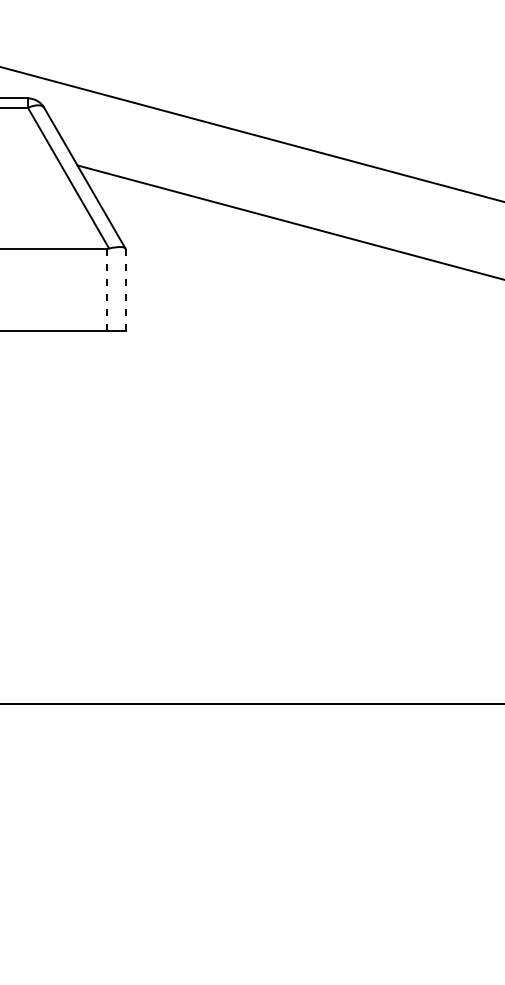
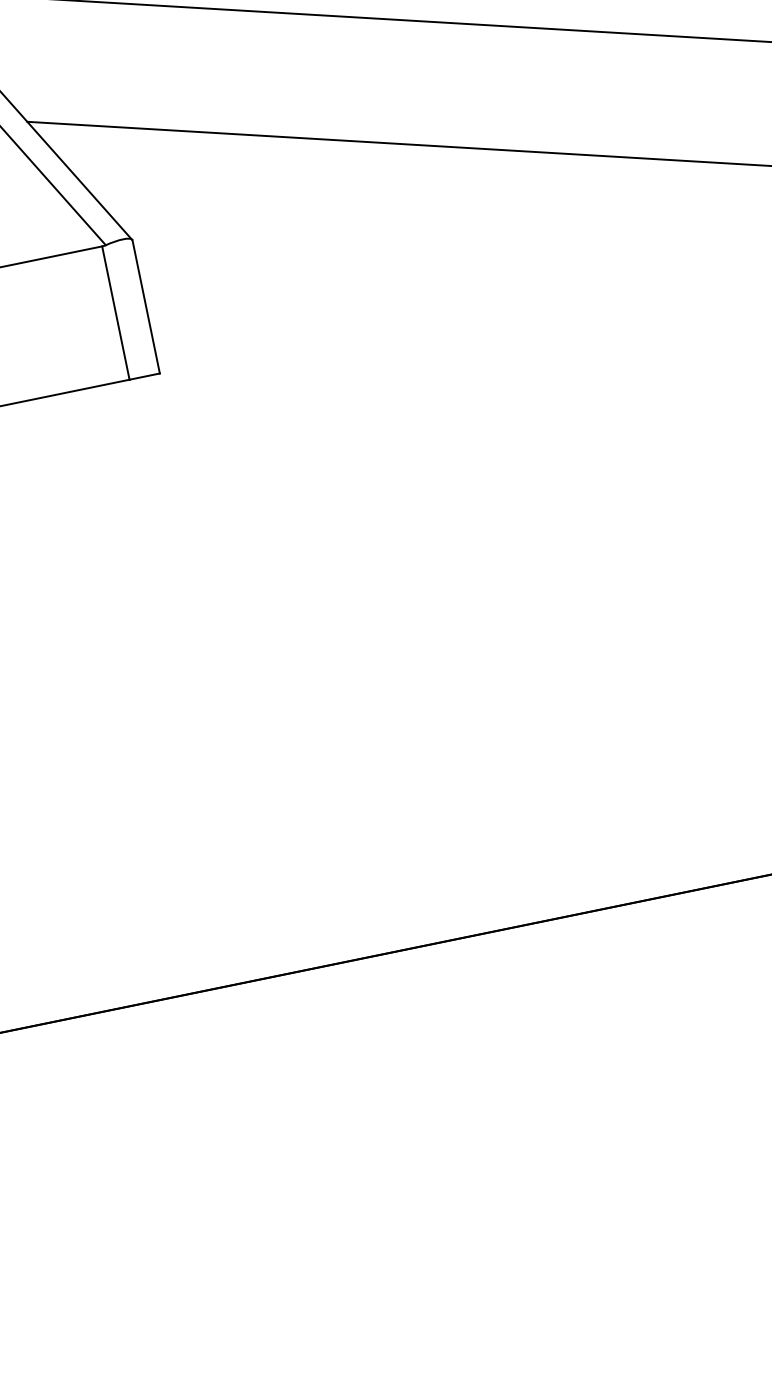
line: (106, 289) -> (115, 312), dashed -> solid
line: (125, 290) -> (146, 307), dashed -> solid

